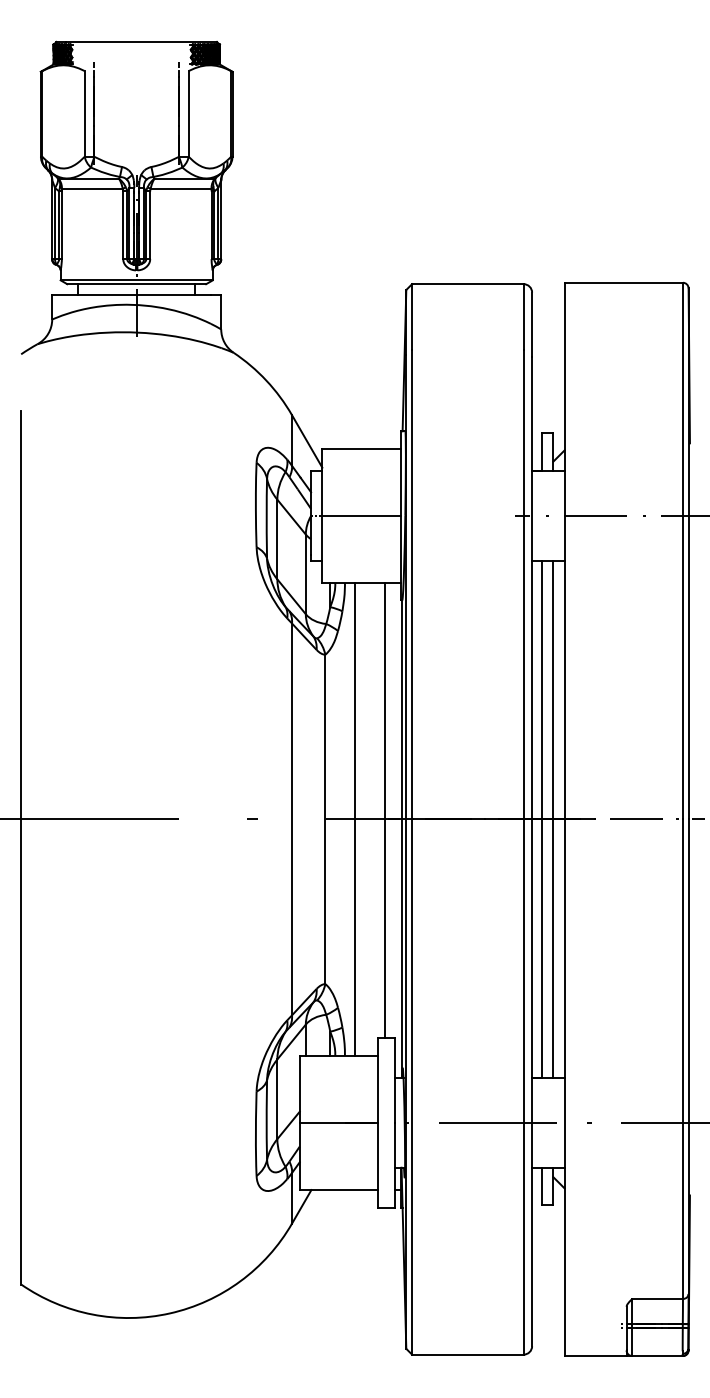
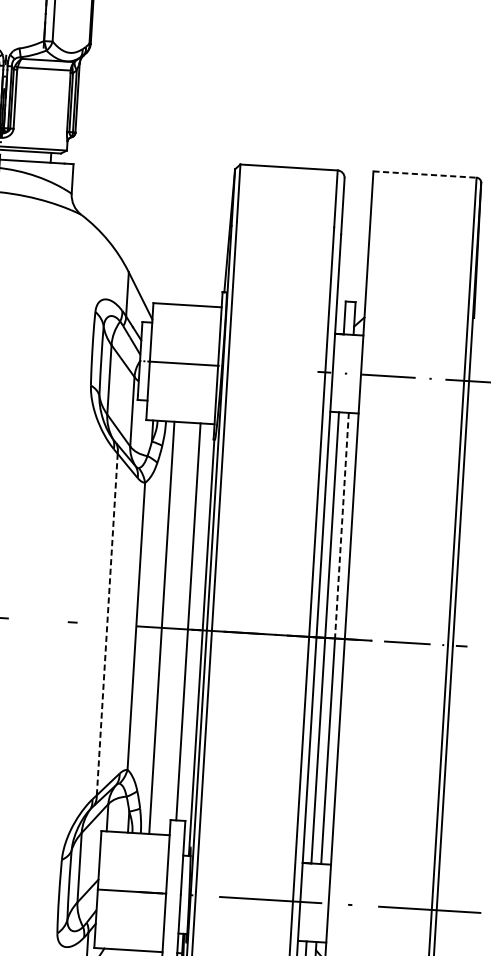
line: (624, 282) -> (425, 174), solid -> dashed
line: (553, 690) -> (342, 526), solid -> dashed
line: (292, 819) -> (107, 624), solid -> dashed

